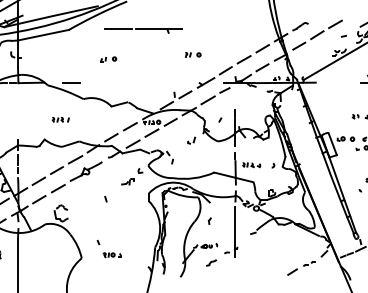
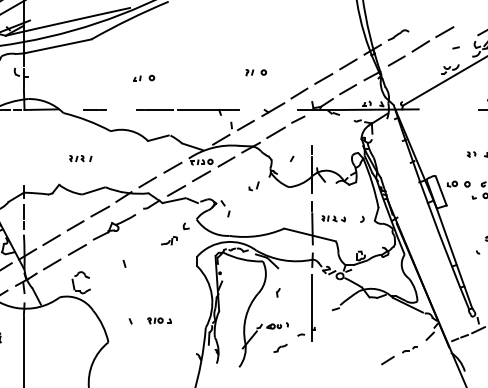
part: (143, 30) -> (187, 111), moved
line: (105, 198) -> (124, 262), moved
part: (111, 255) -> (158, 321), moved

